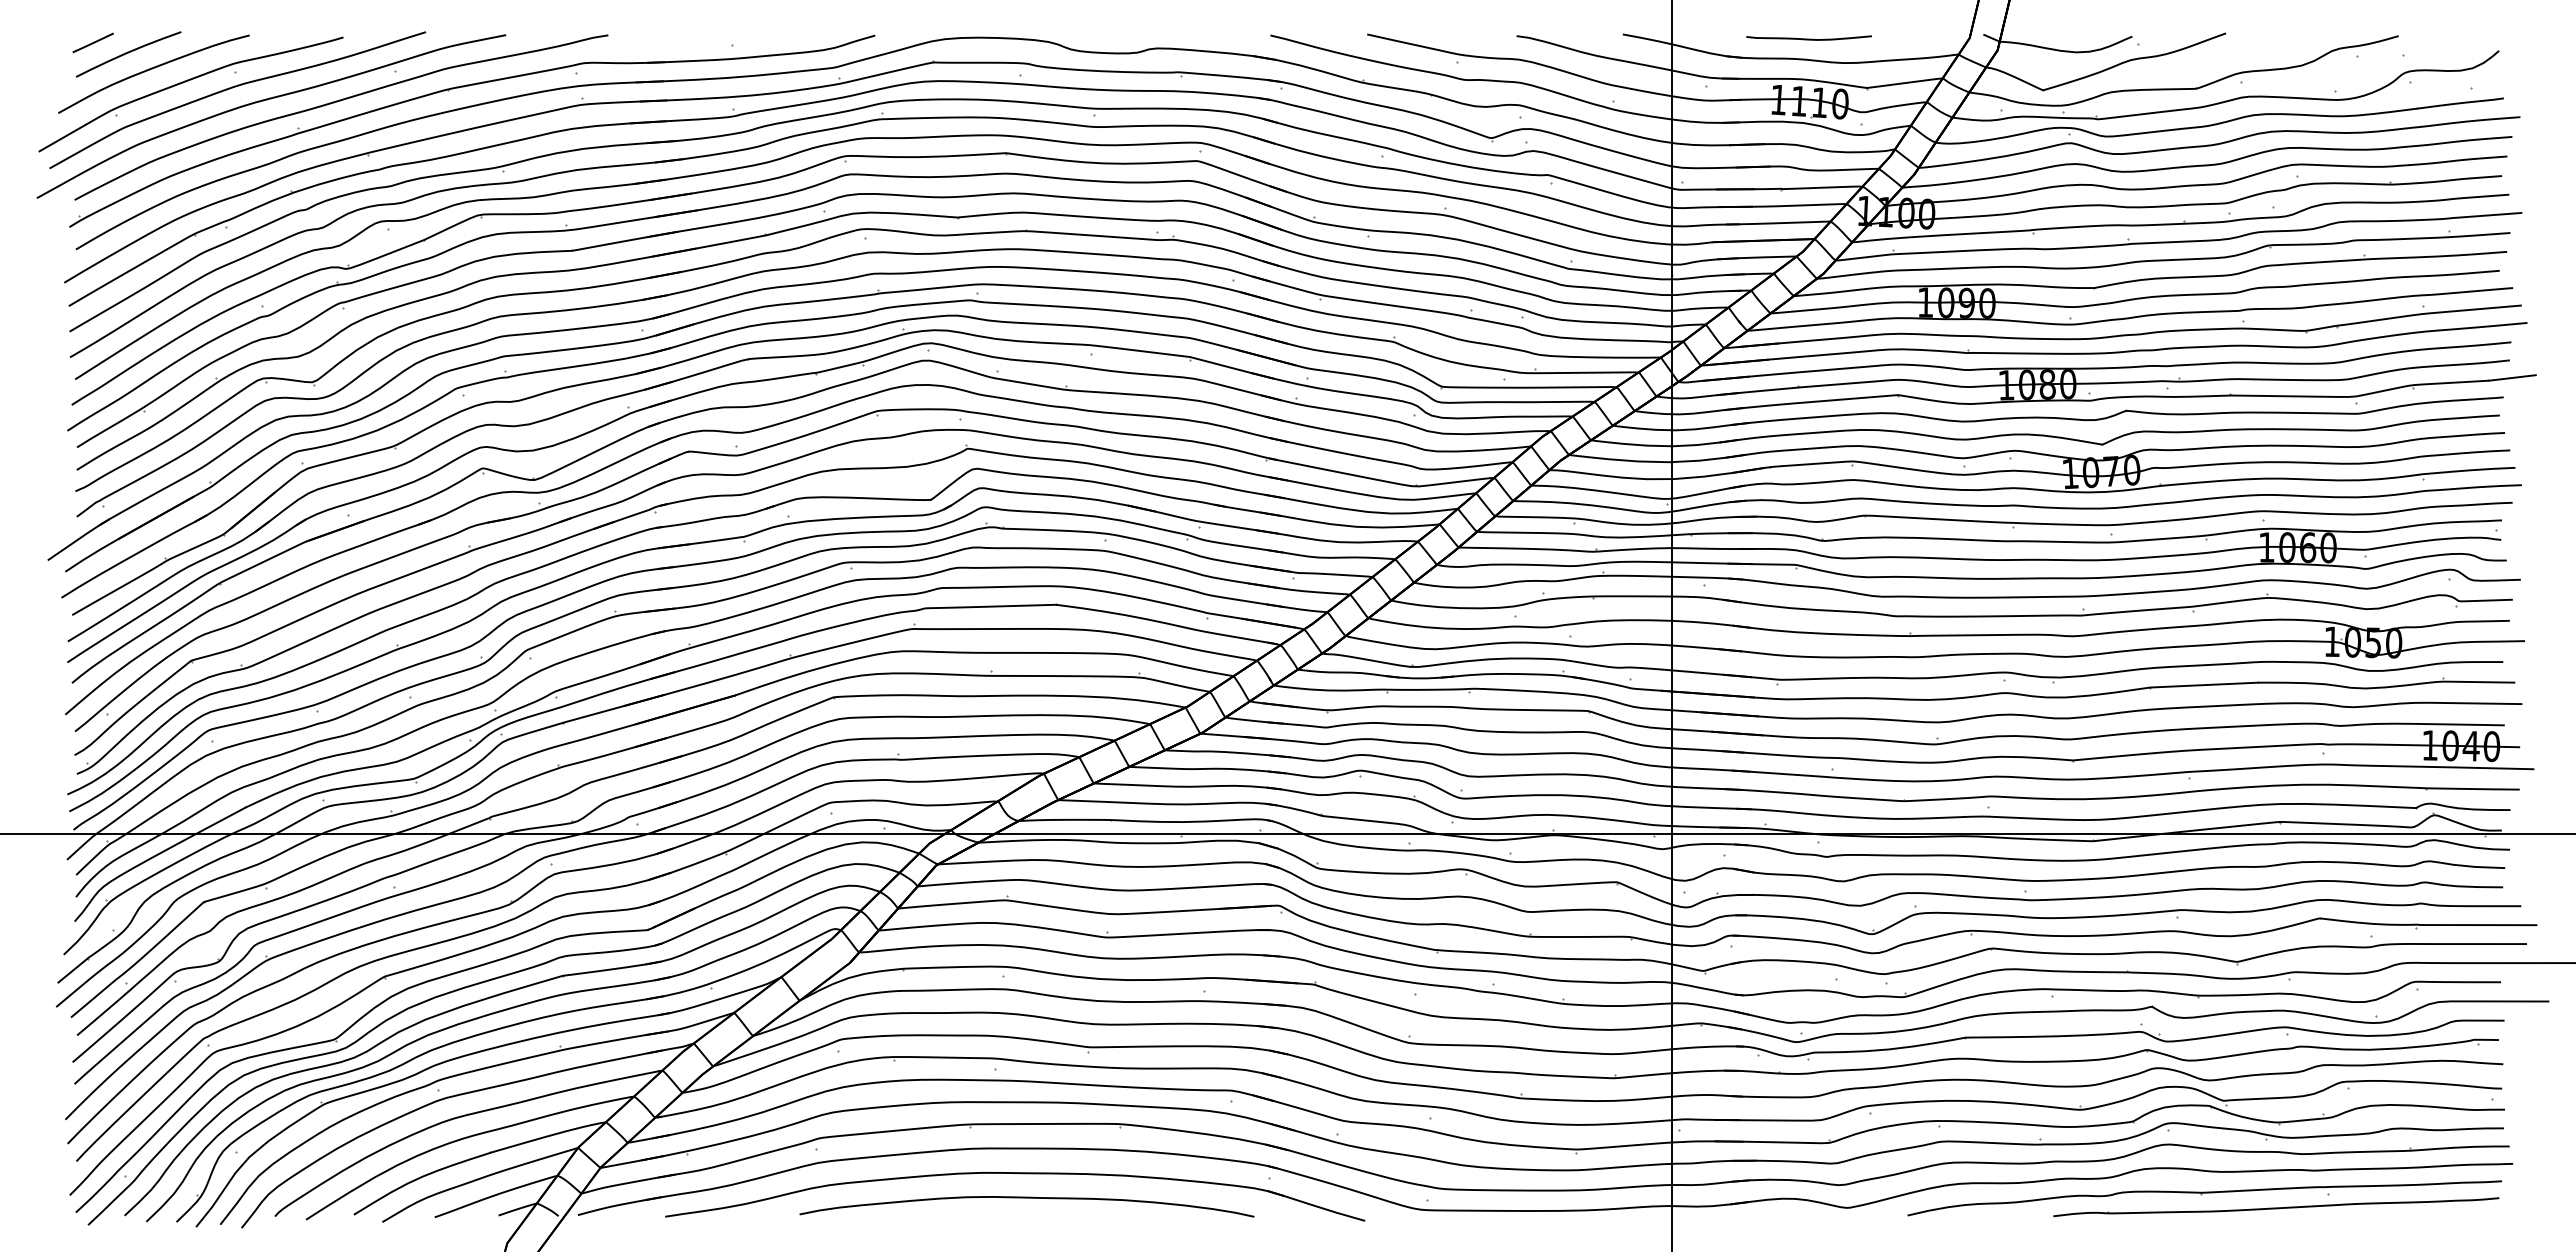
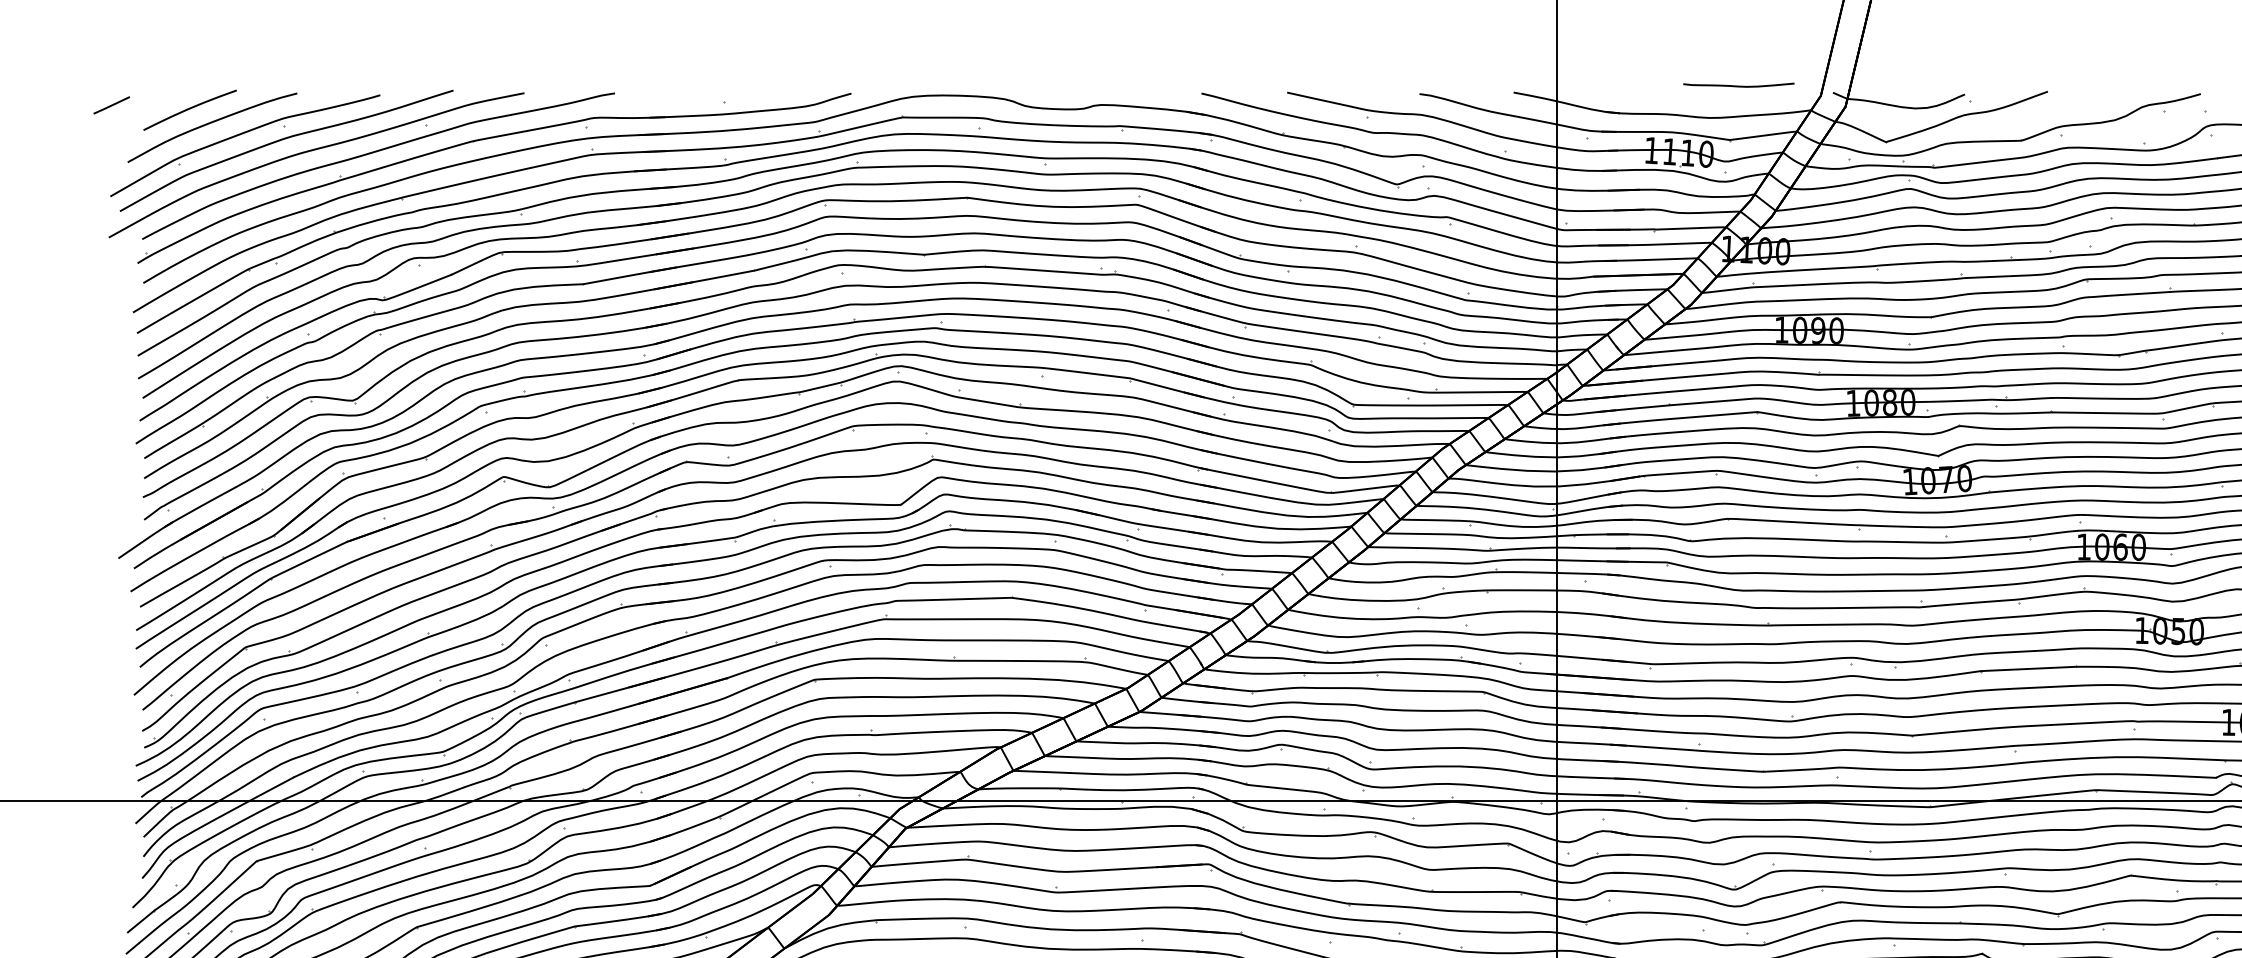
curve: (1808, 38) -> (1738, 85), moved
line: (92, 42) -> (111, 105), moved

